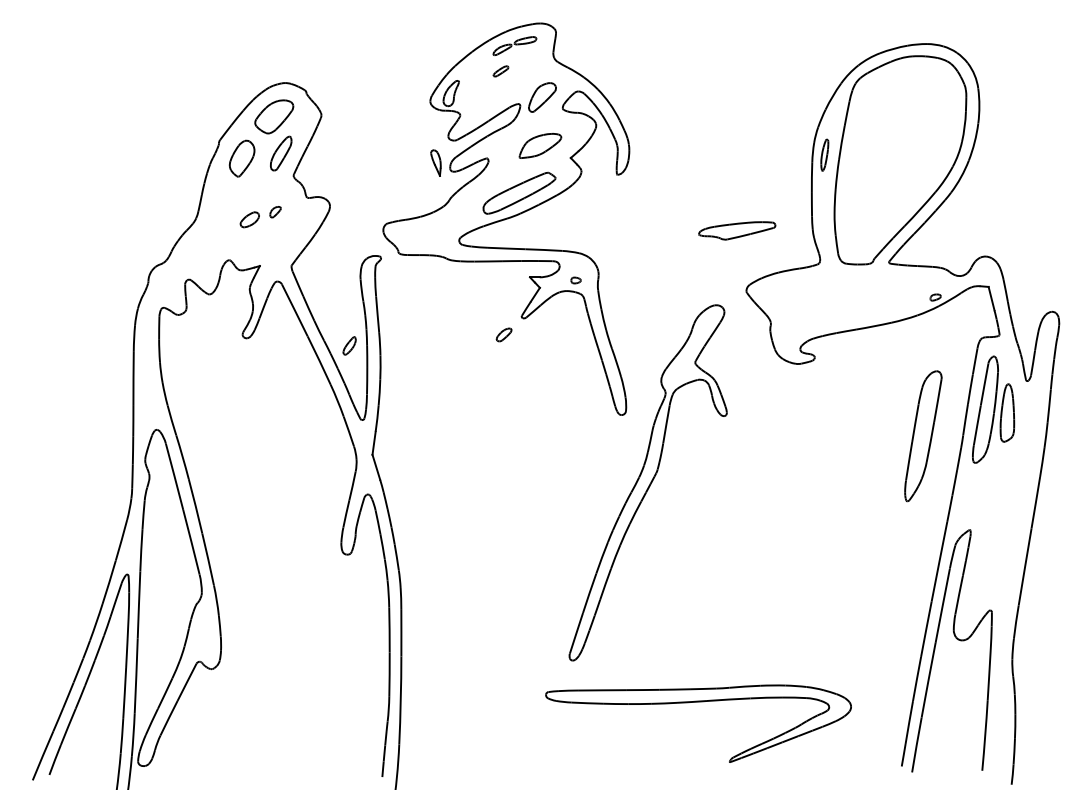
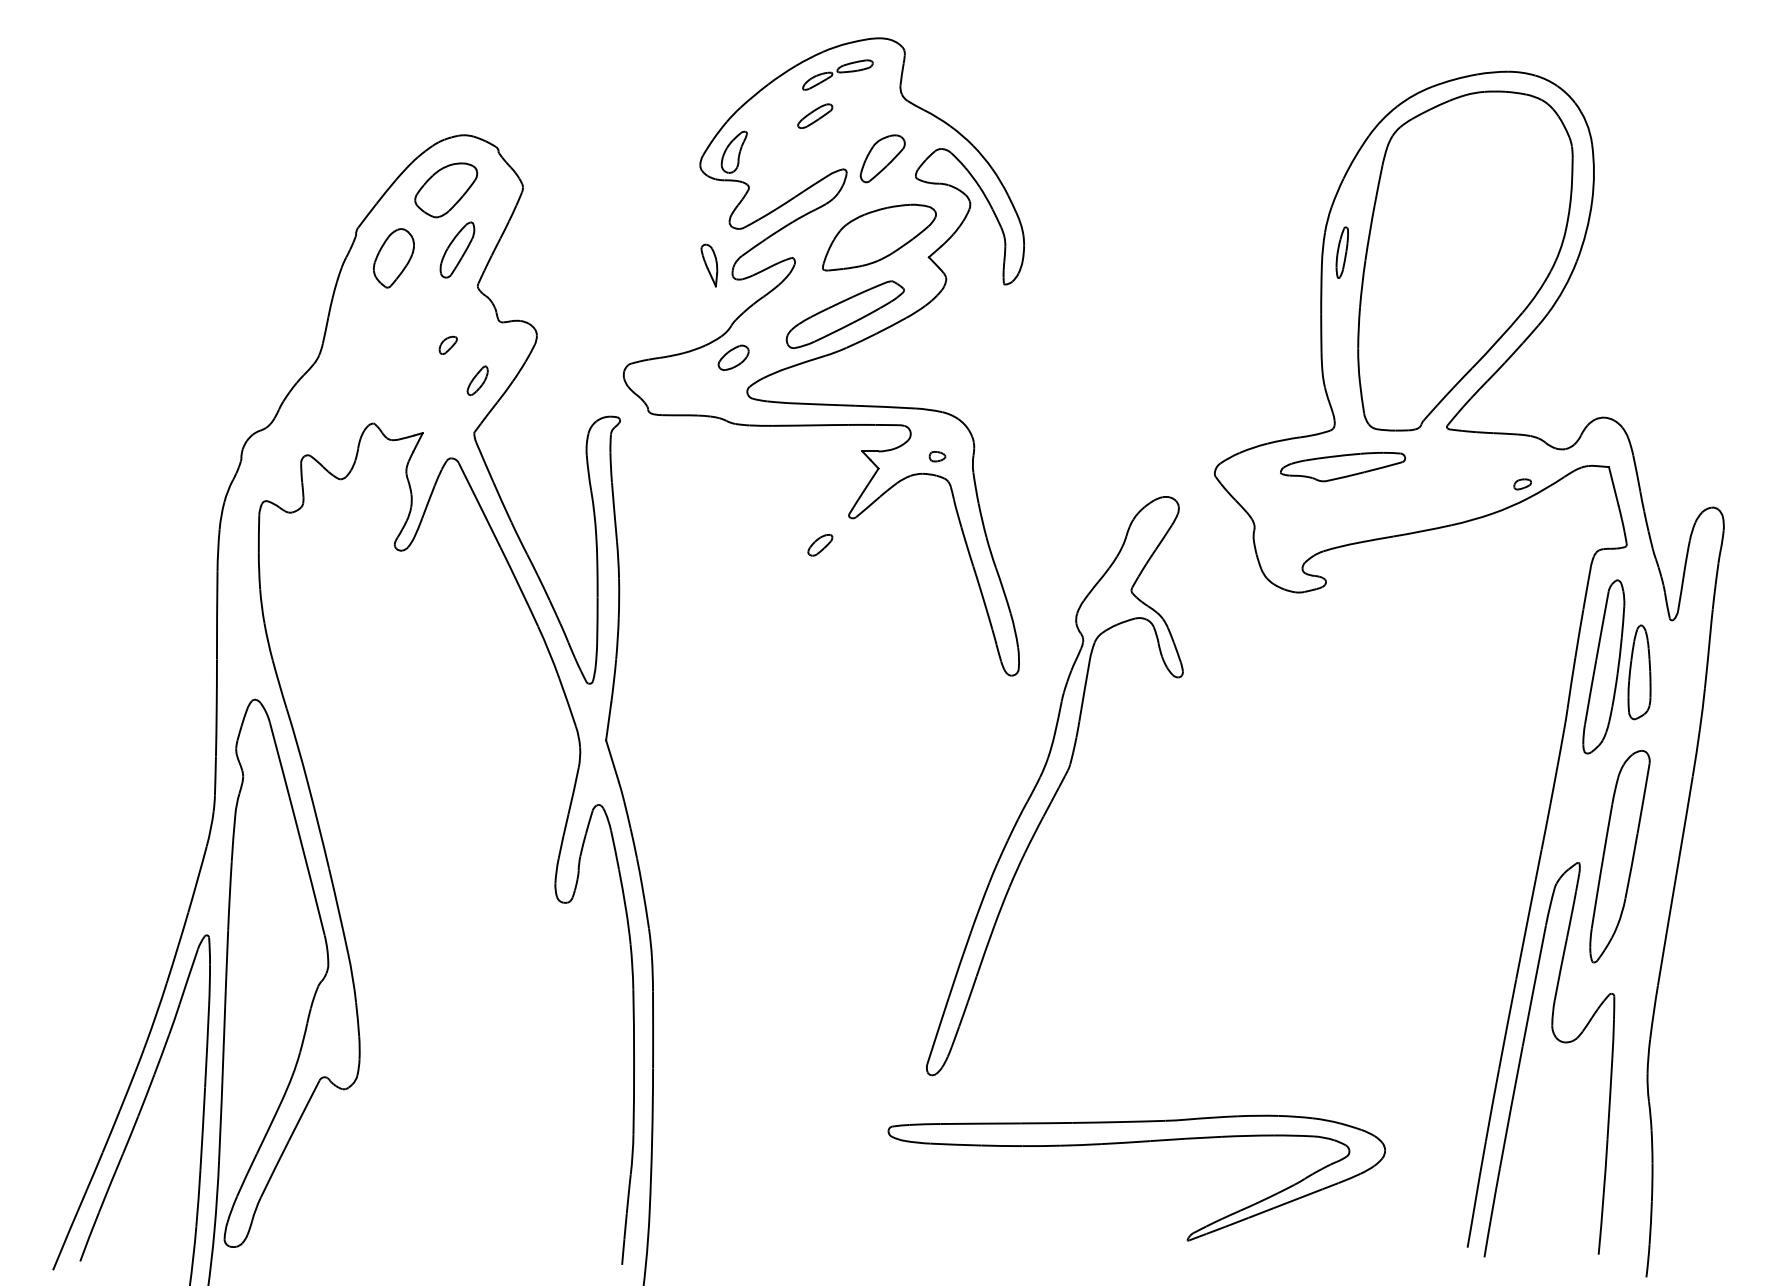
part: (500, 71) -> (814, 116), size x1.43
part: (540, 145) -> (879, 236), size x1.67
part: (249, 219) -> (733, 357), moved
part: (737, 230) -> (1343, 466), moved
part: (349, 345) -> (477, 380), moved
part: (923, 436) -> (1620, 857), moved

